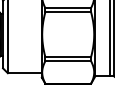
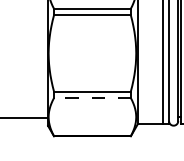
line: (68, 61) -> (92, 98), solid -> dashed

